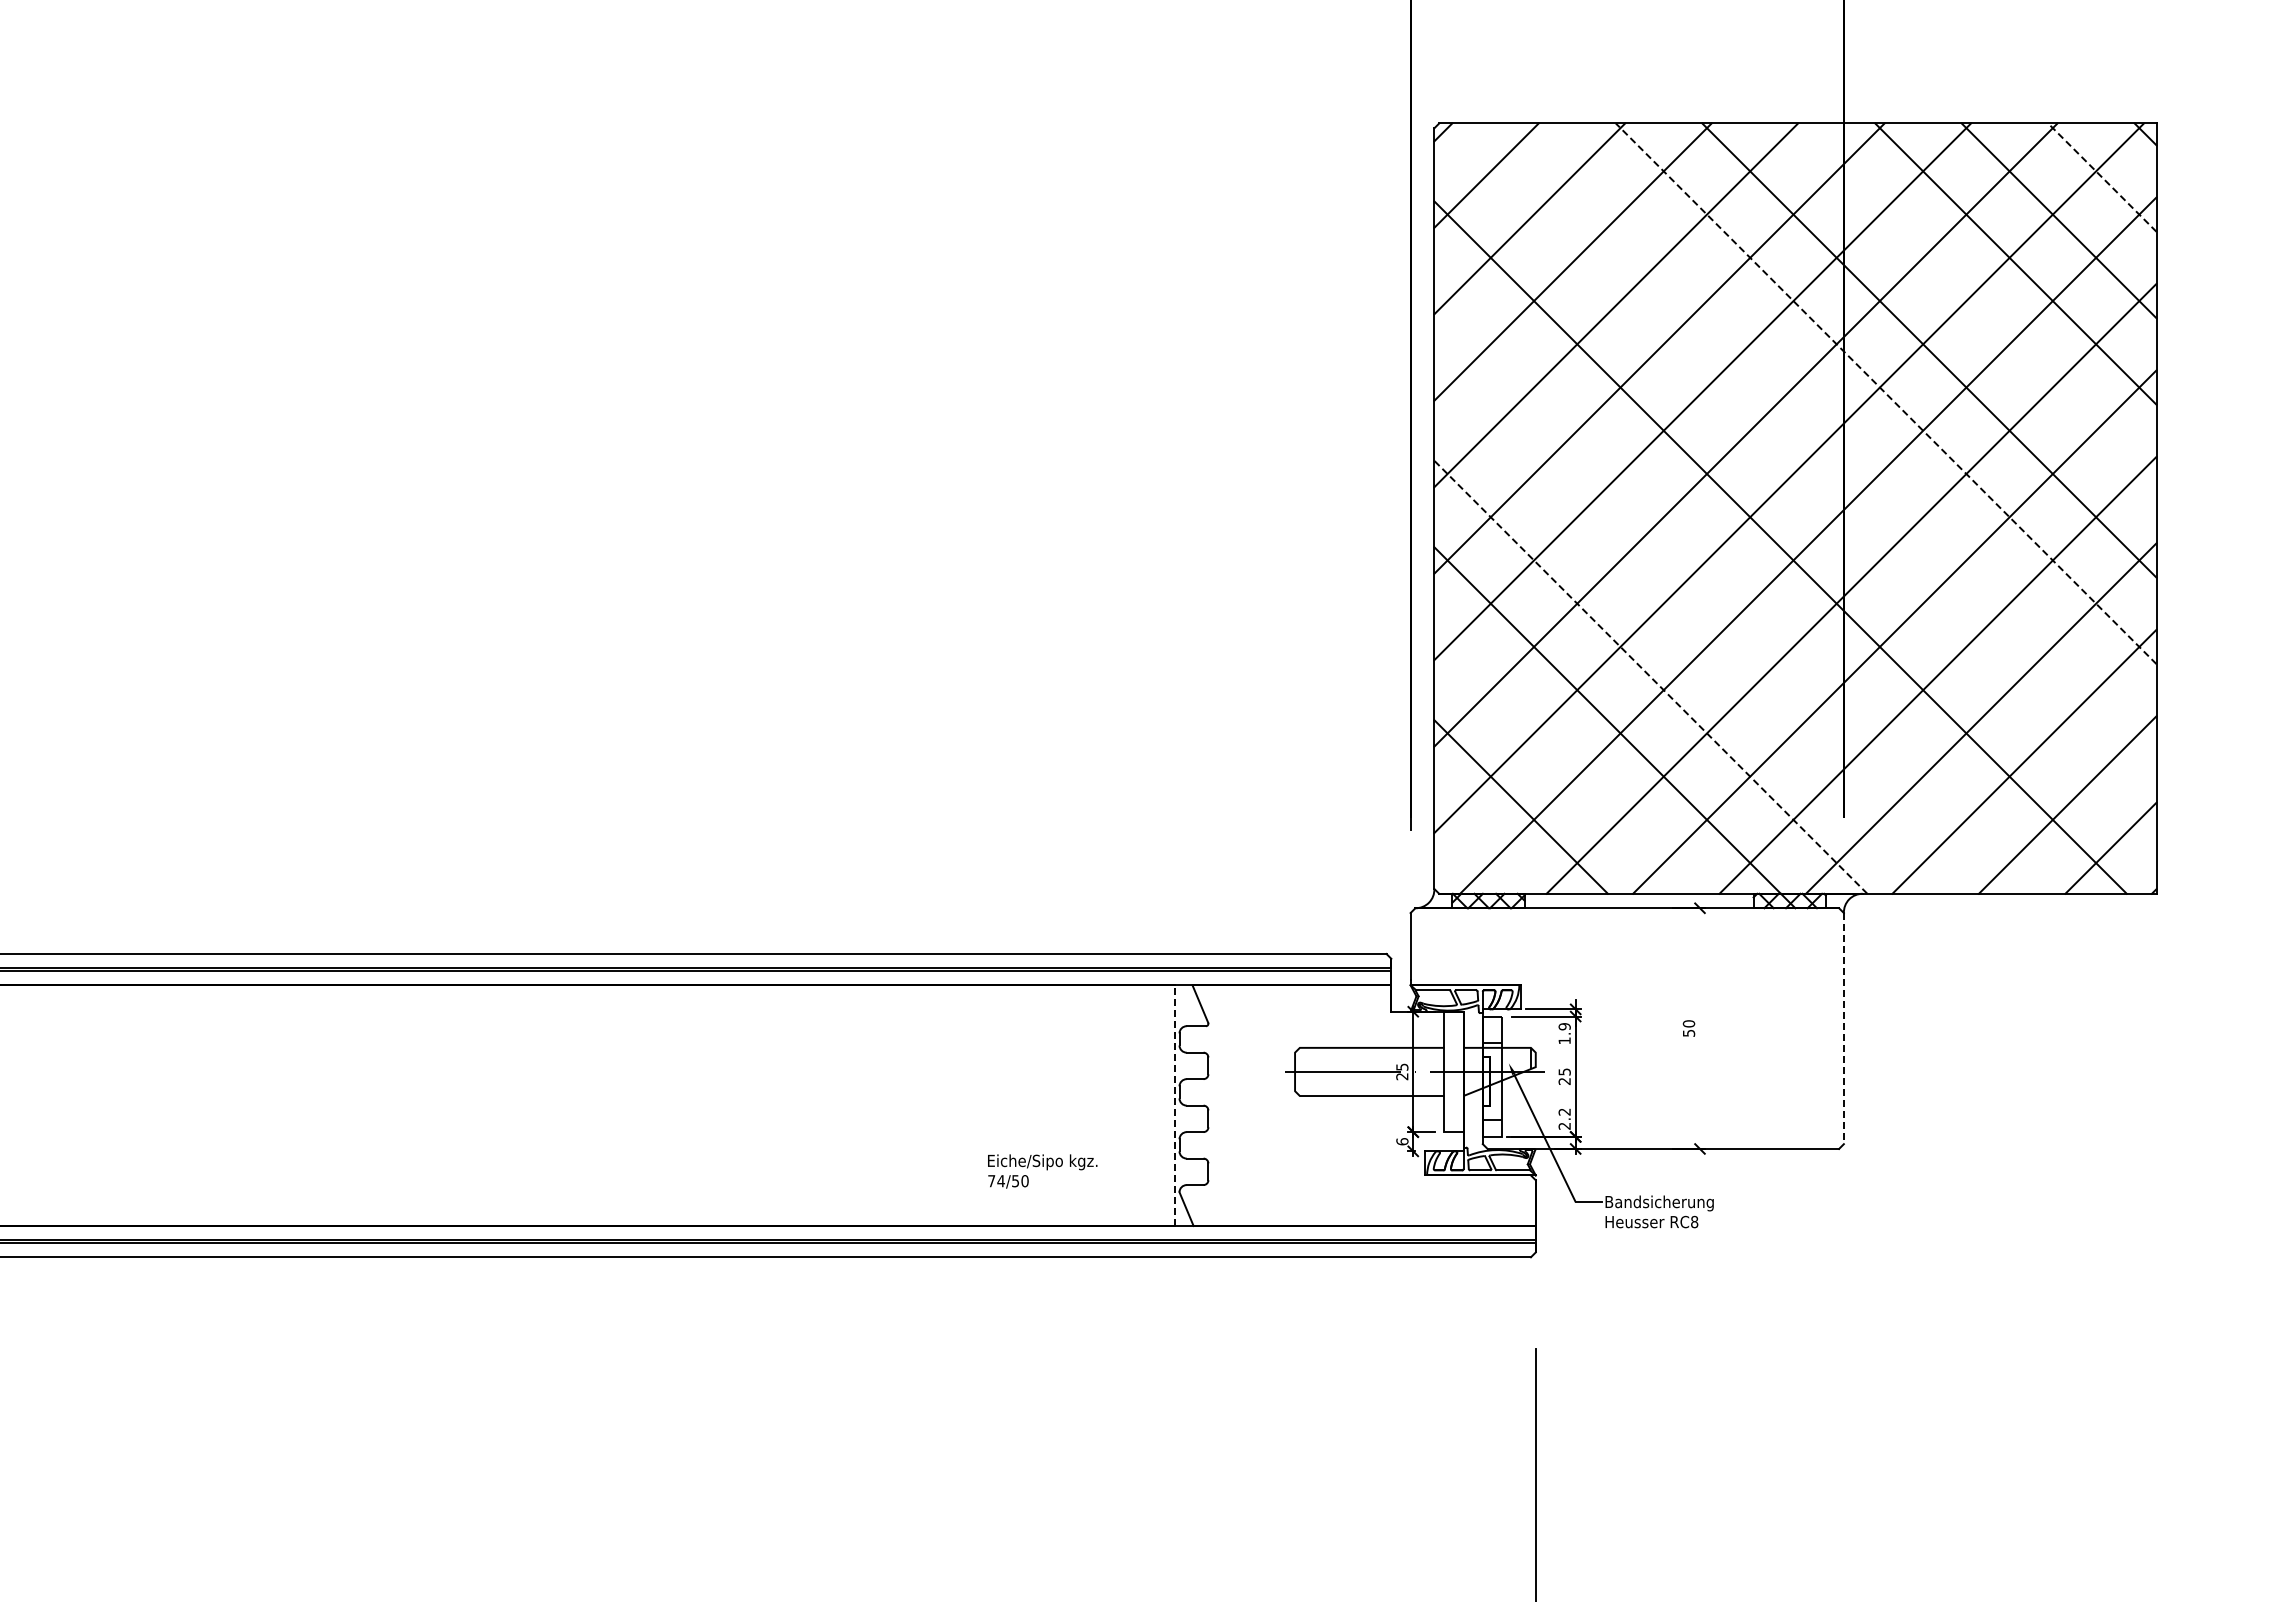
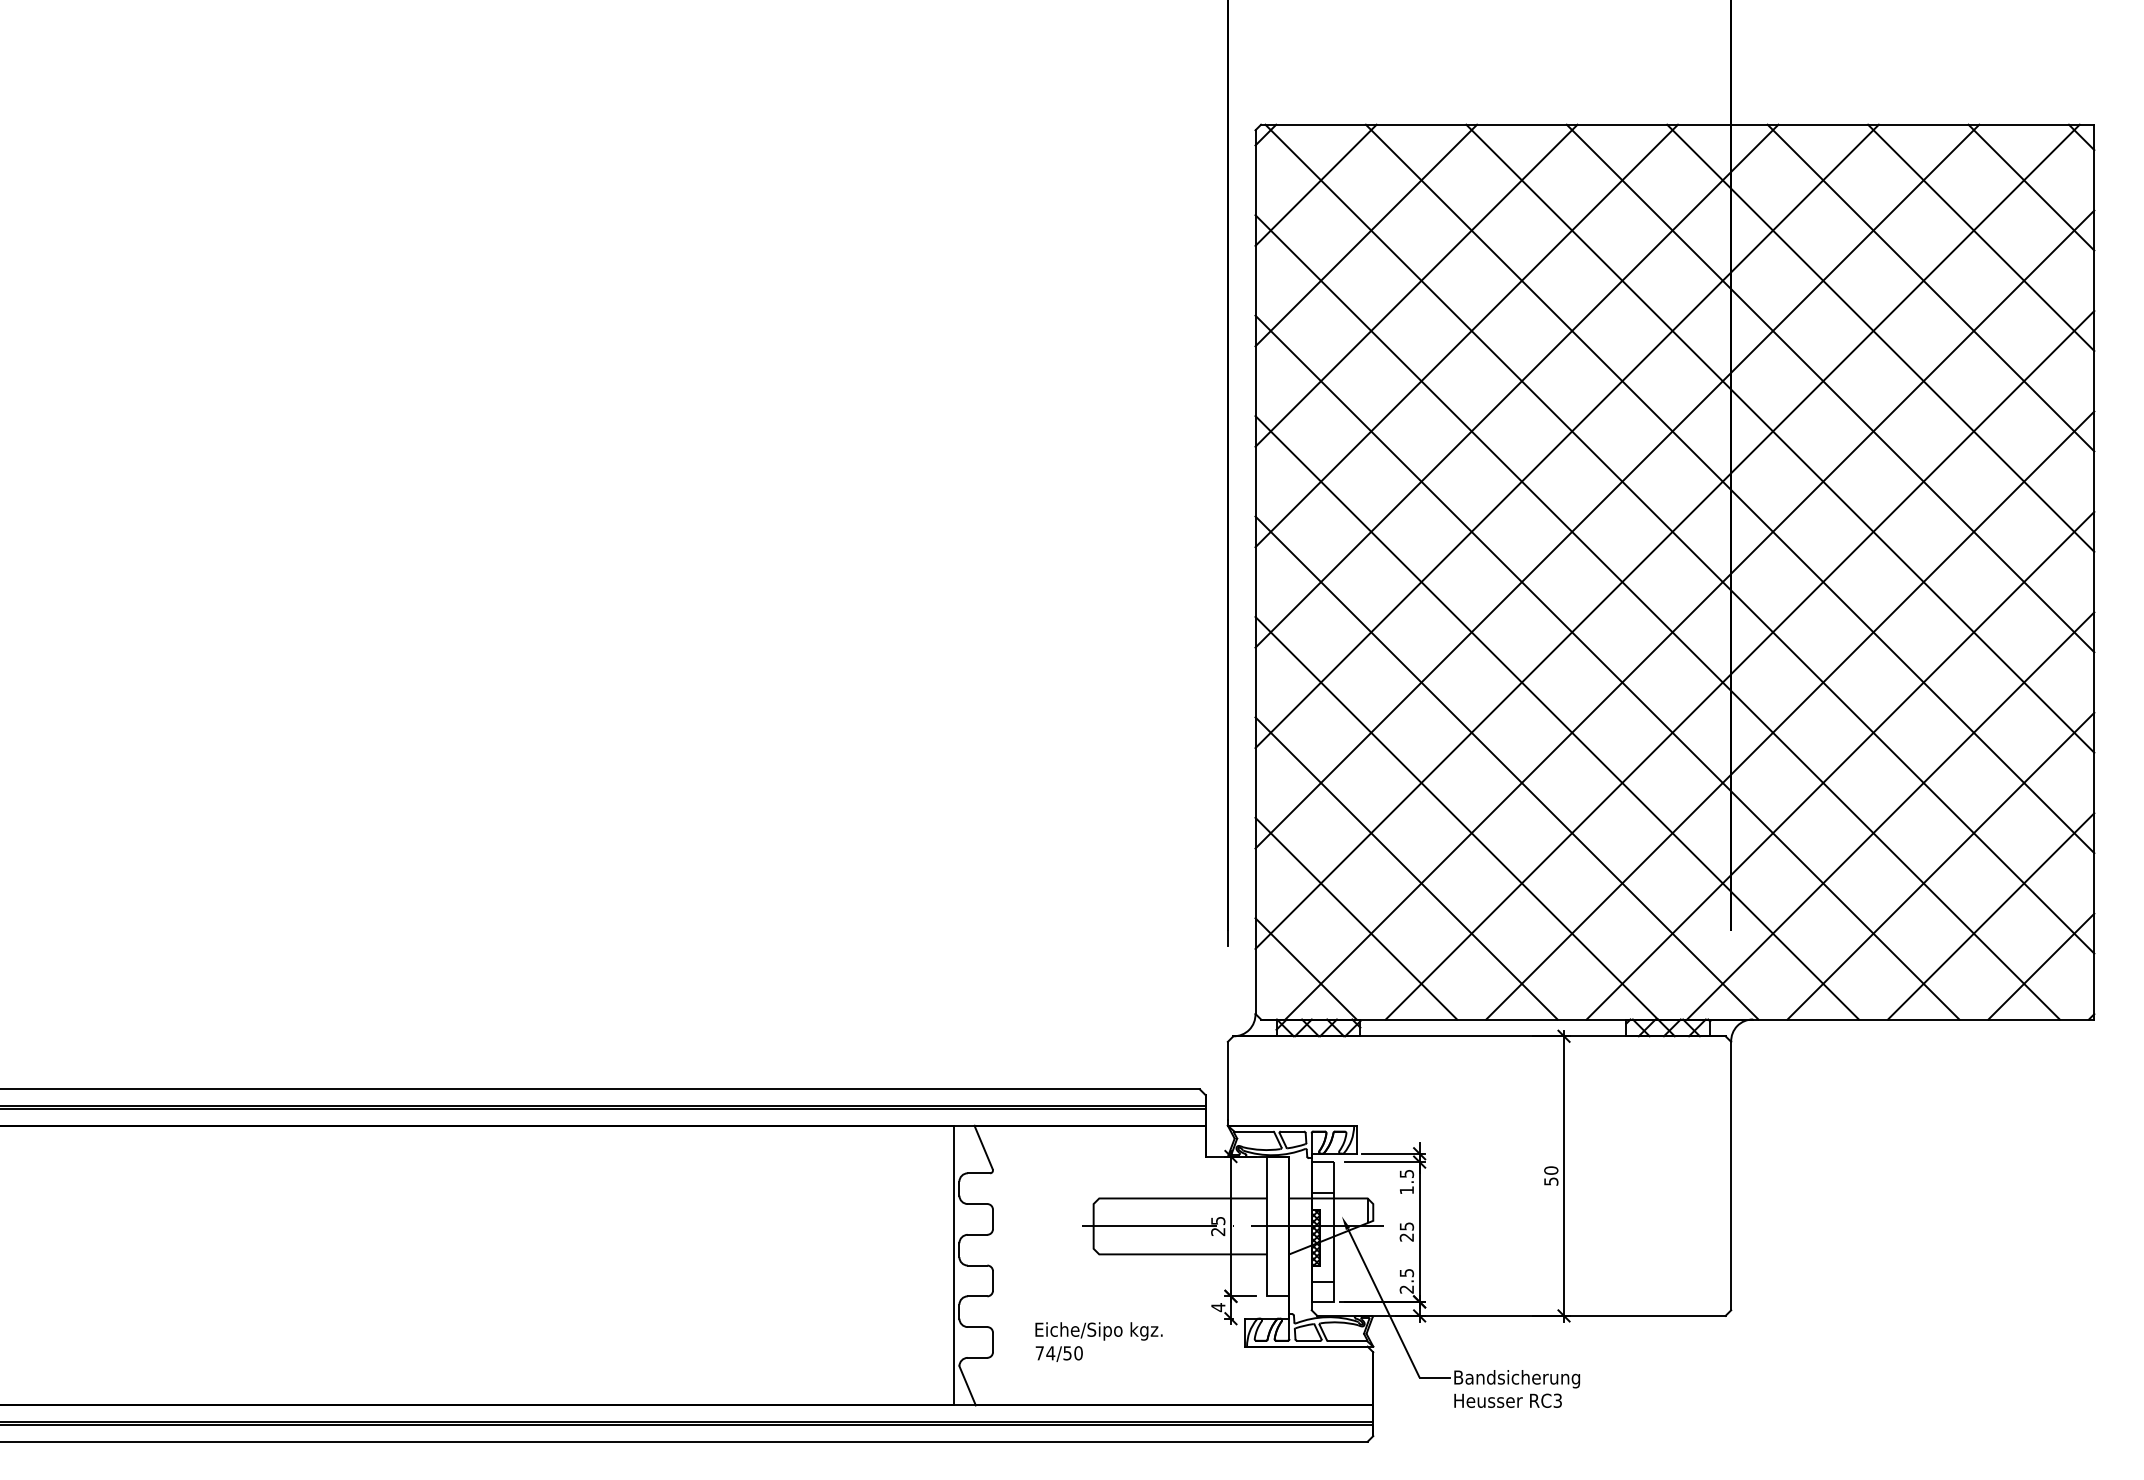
line: (2102, 177) -> (2031, 187), dashed -> solid
line: (1972, 307) -> (1880, 338), added
line: (1885, 393) -> (1779, 438), dashed -> solid
line: (1842, 436) -> (1729, 488), added
line: (1799, 480) -> (1679, 539), added
line: (1737, 590) -> (1607, 667), added
line: (1693, 633) -> (1556, 717), added
line: (1650, 676) -> (1506, 767), dashed -> solid
line: (1564, 763) -> (1406, 868), added
line: (1477, 849) -> (1305, 968), added
text: (1564, 1026) -> (1406, 1173), 1.9 -> 1.5
line: (1699, 1028) -> (1563, 1175), added
line: (1843, 1028) -> (1730, 1175), dashed -> solid
hatch: (1486, 1081) -> (1316, 1237), added
line: (1174, 1105) -> (953, 1265), dashed -> solid
text: (1564, 1111) -> (1406, 1272), 2.2 -> 2.5
text: (1402, 1141) -> (1218, 1307), 6 -> 4
text: (1042, 1171) -> (1098, 1342), moved
text: (1694, 1222) -> (1557, 1401), RC8 -> RC3

